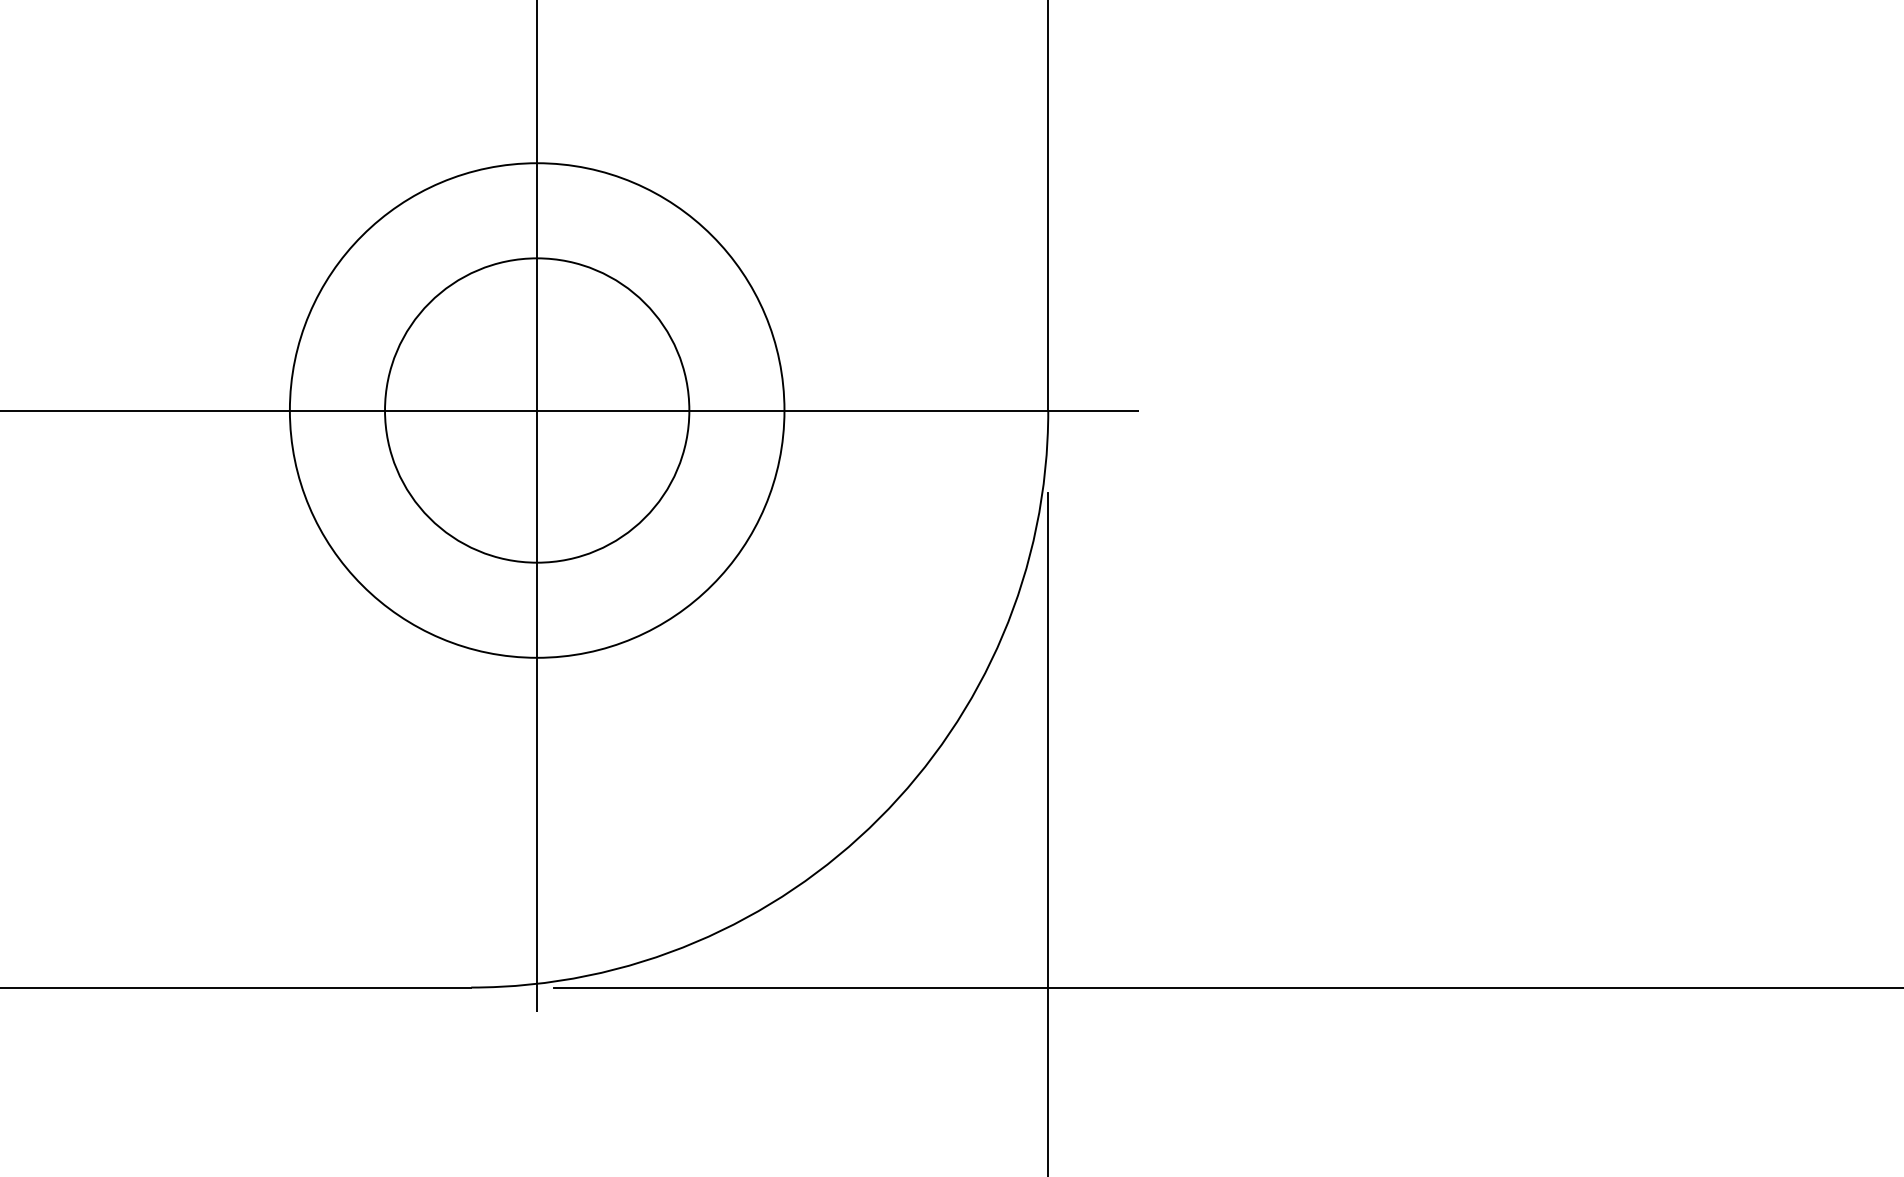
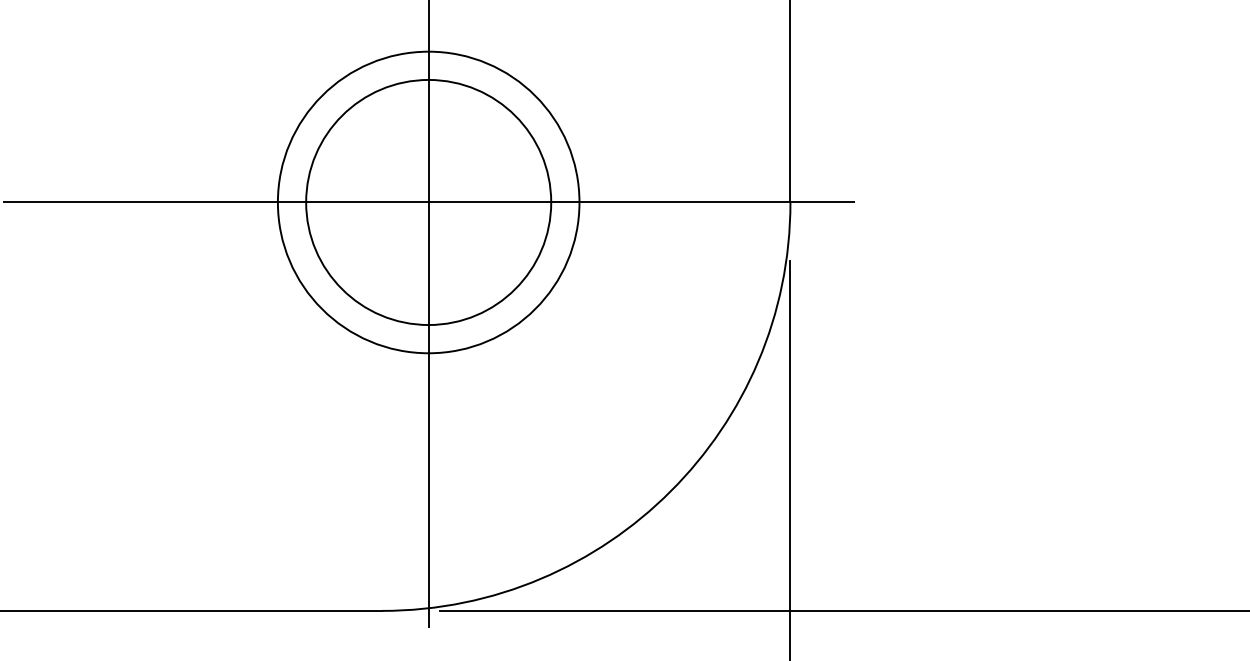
circle: (536, 410) -> (428, 202), size x0.7
circle: (537, 410) -> (428, 202), size x1.4

